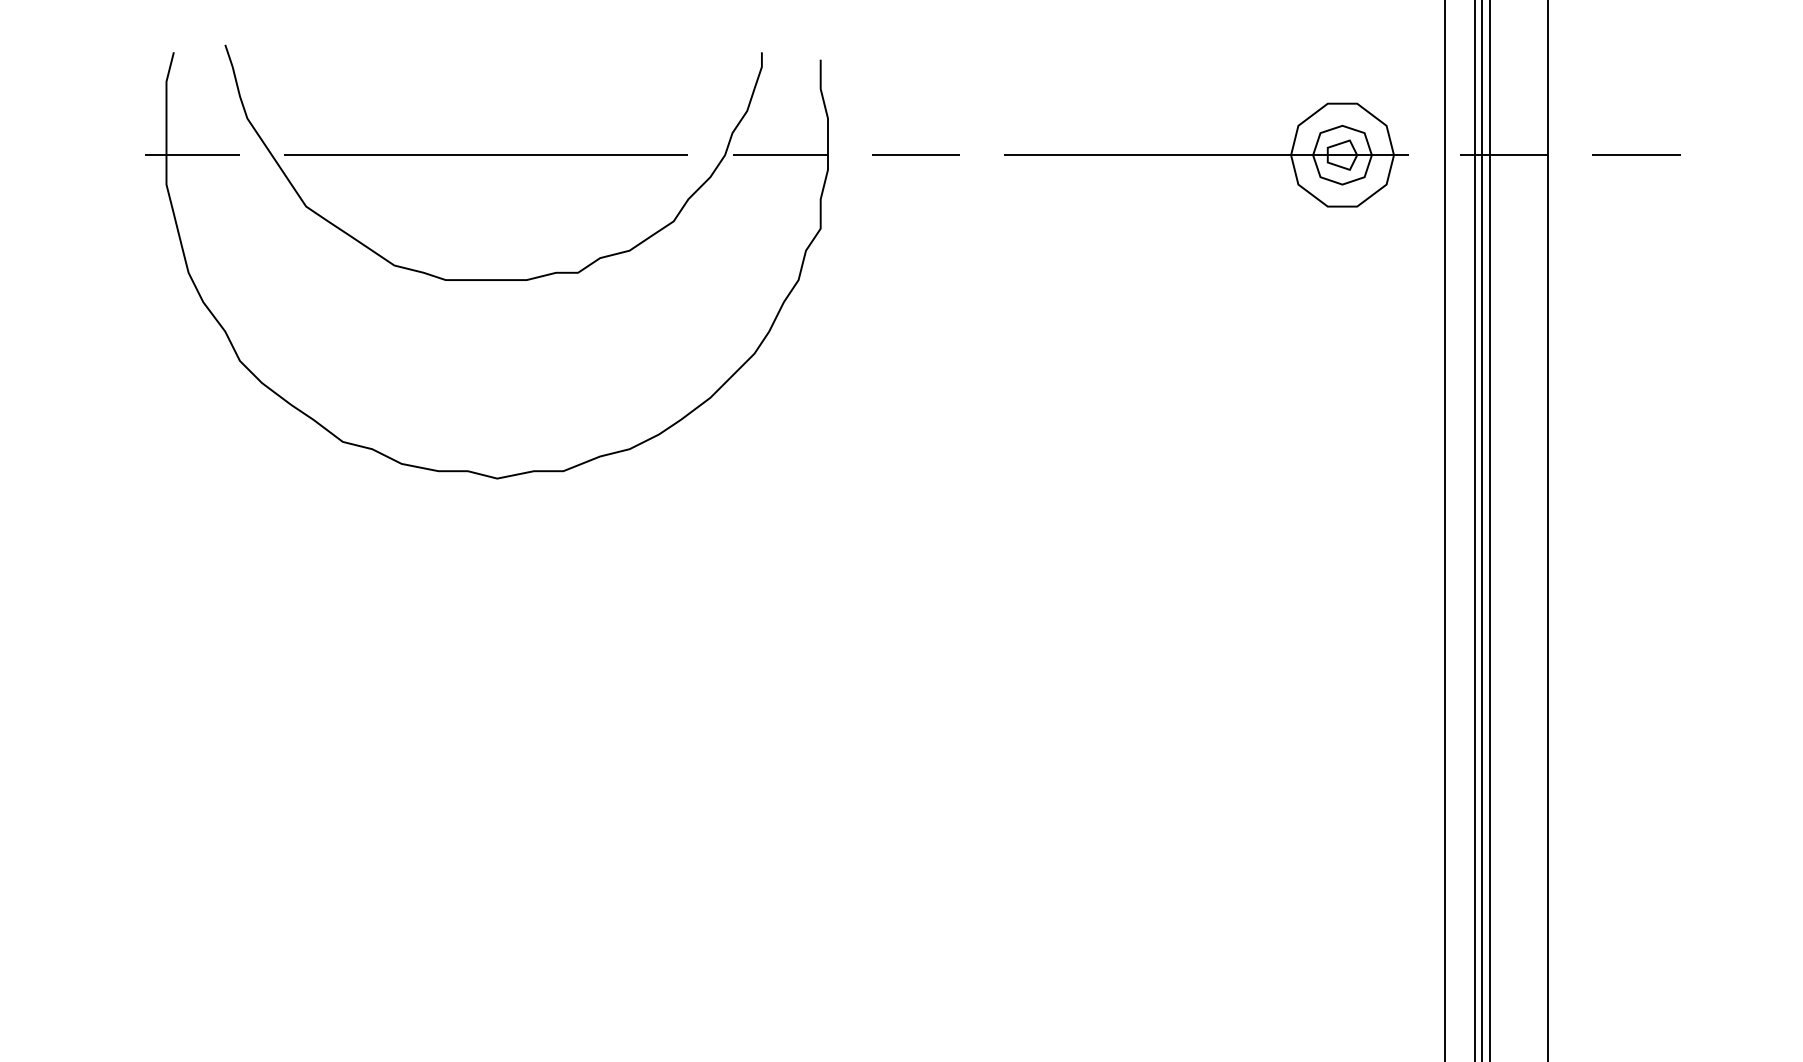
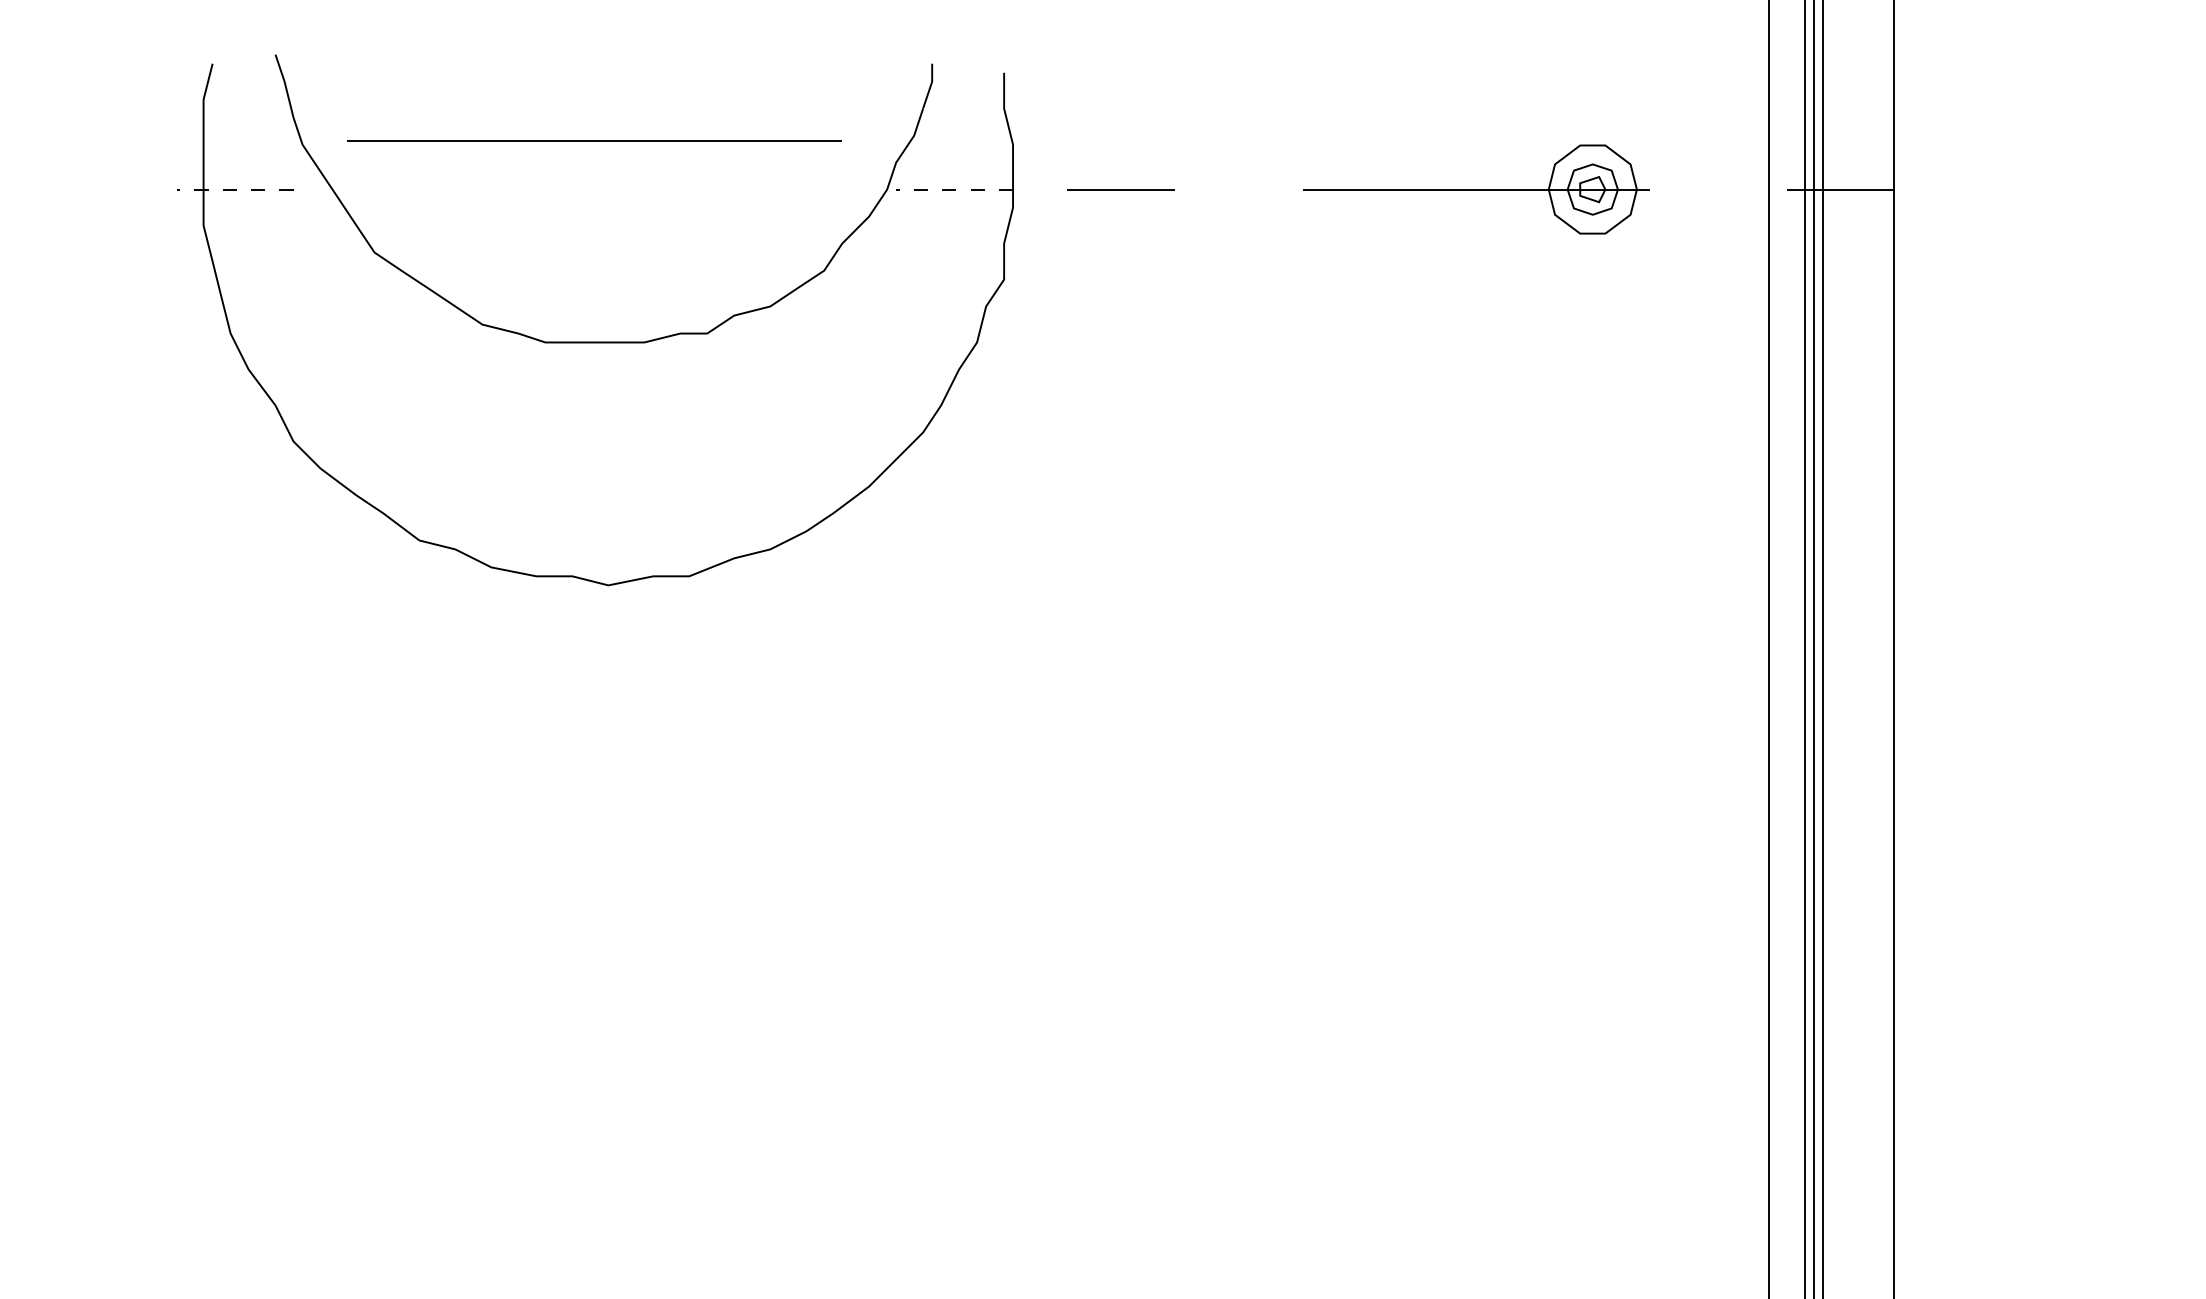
line: (191, 155) -> (234, 189), solid -> dashed
line: (485, 155) -> (594, 140), moved
line: (780, 155) -> (954, 189), solid -> dashed
part: (1206, 155) -> (1476, 189), size x0.7
line: (1635, 155) -> (2001, 189), removed

